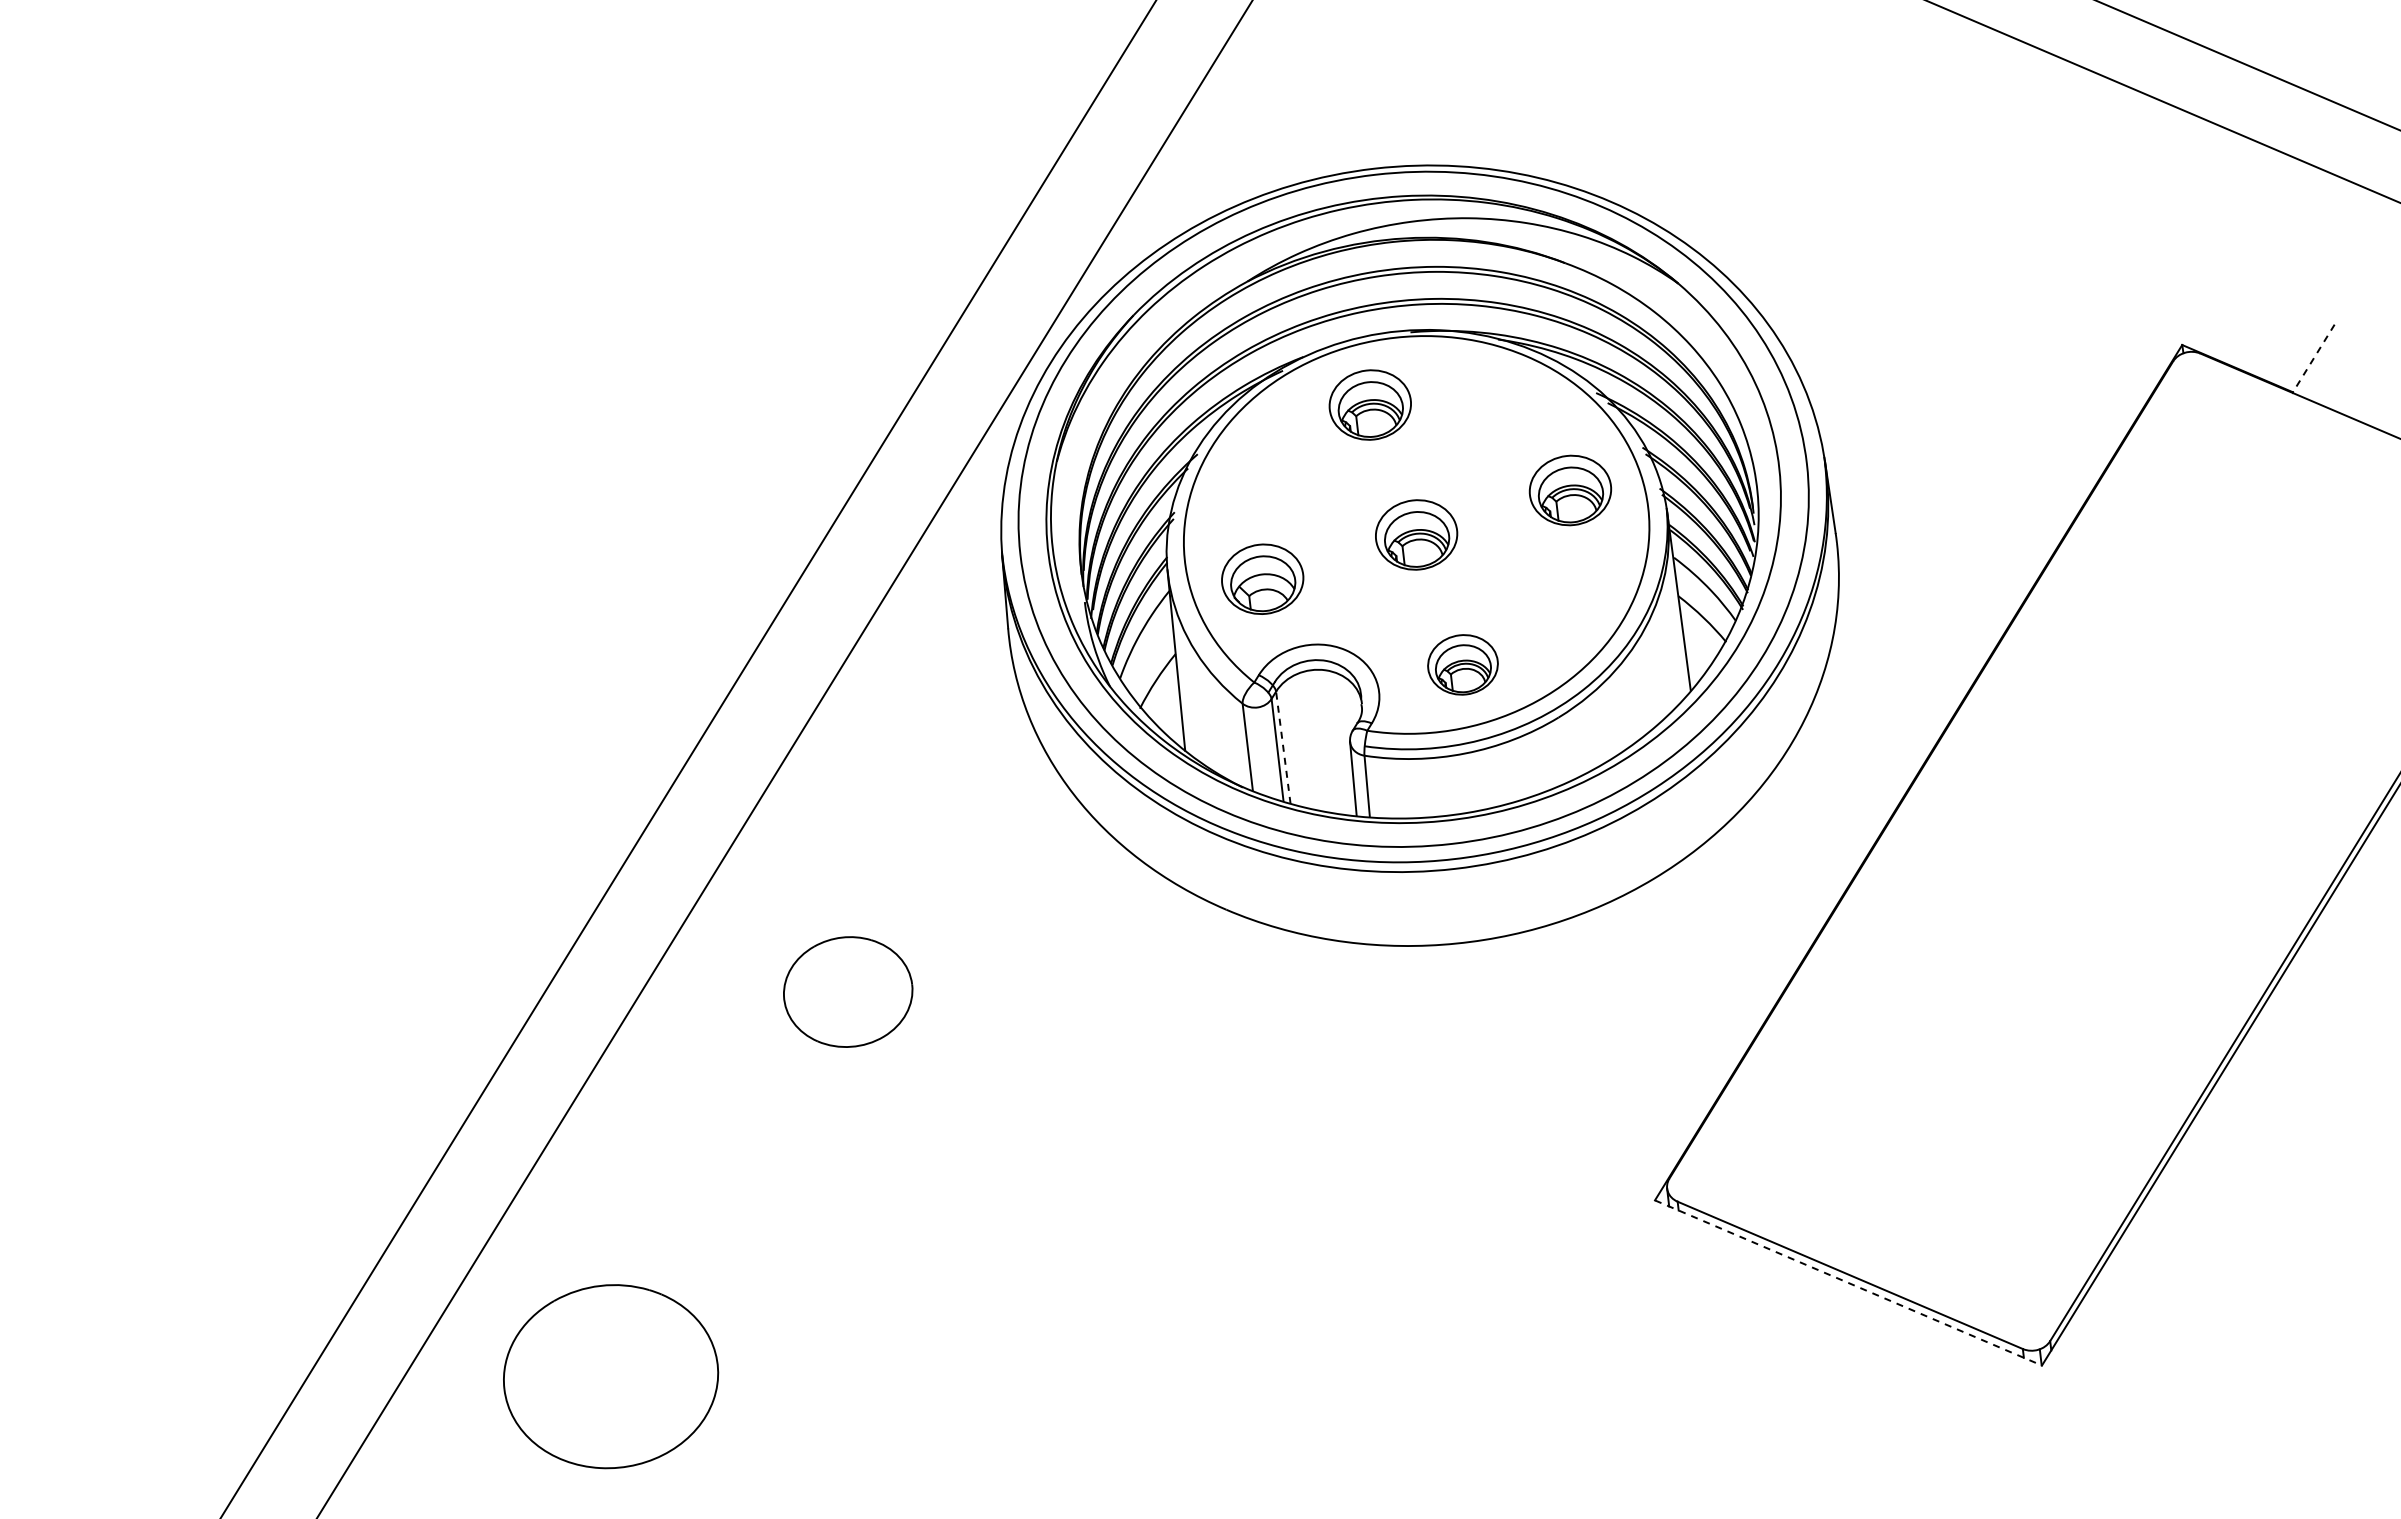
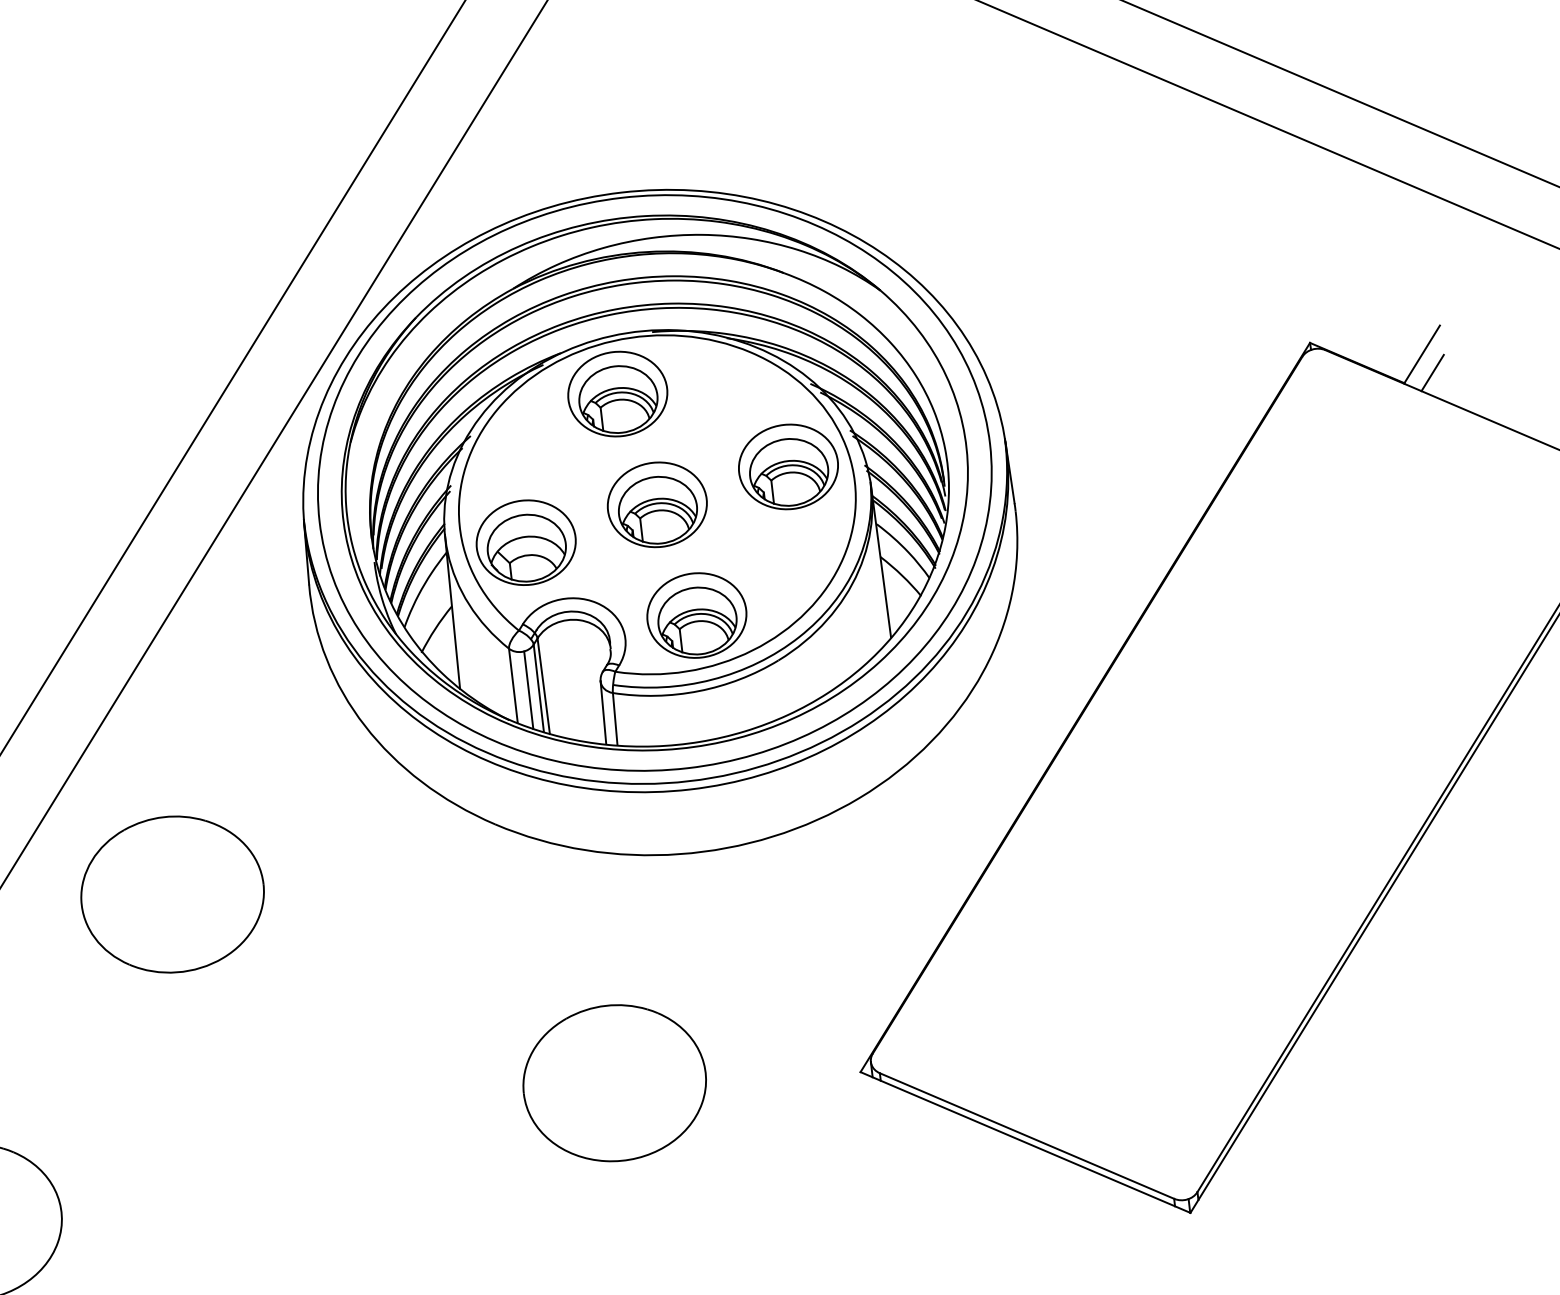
line: (2313, 358) -> (1421, 354), dashed -> solid
line: (2326, 380) -> (1433, 373), added
part: (1370, 404) -> (618, 393), size x1.43
part: (1570, 490) -> (788, 466), size x1.43
part: (1416, 534) -> (657, 504), size x1.43
part: (1262, 578) -> (525, 541), size x1.43
part: (1462, 664) -> (696, 615), size x1.67
line: (1283, 747) -> (543, 686), dashed -> solid
line: (1265, 751) -> (528, 689), added
part: (848, 991) -> (173, 894), size x1.67
part: (1366, 1213) -> (614, 1083), added
line: (1848, 1283) -> (1025, 1142), dashed -> solid

